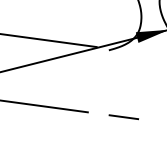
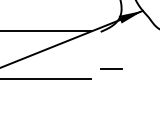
line: (124, 115) -> (111, 68), moved

